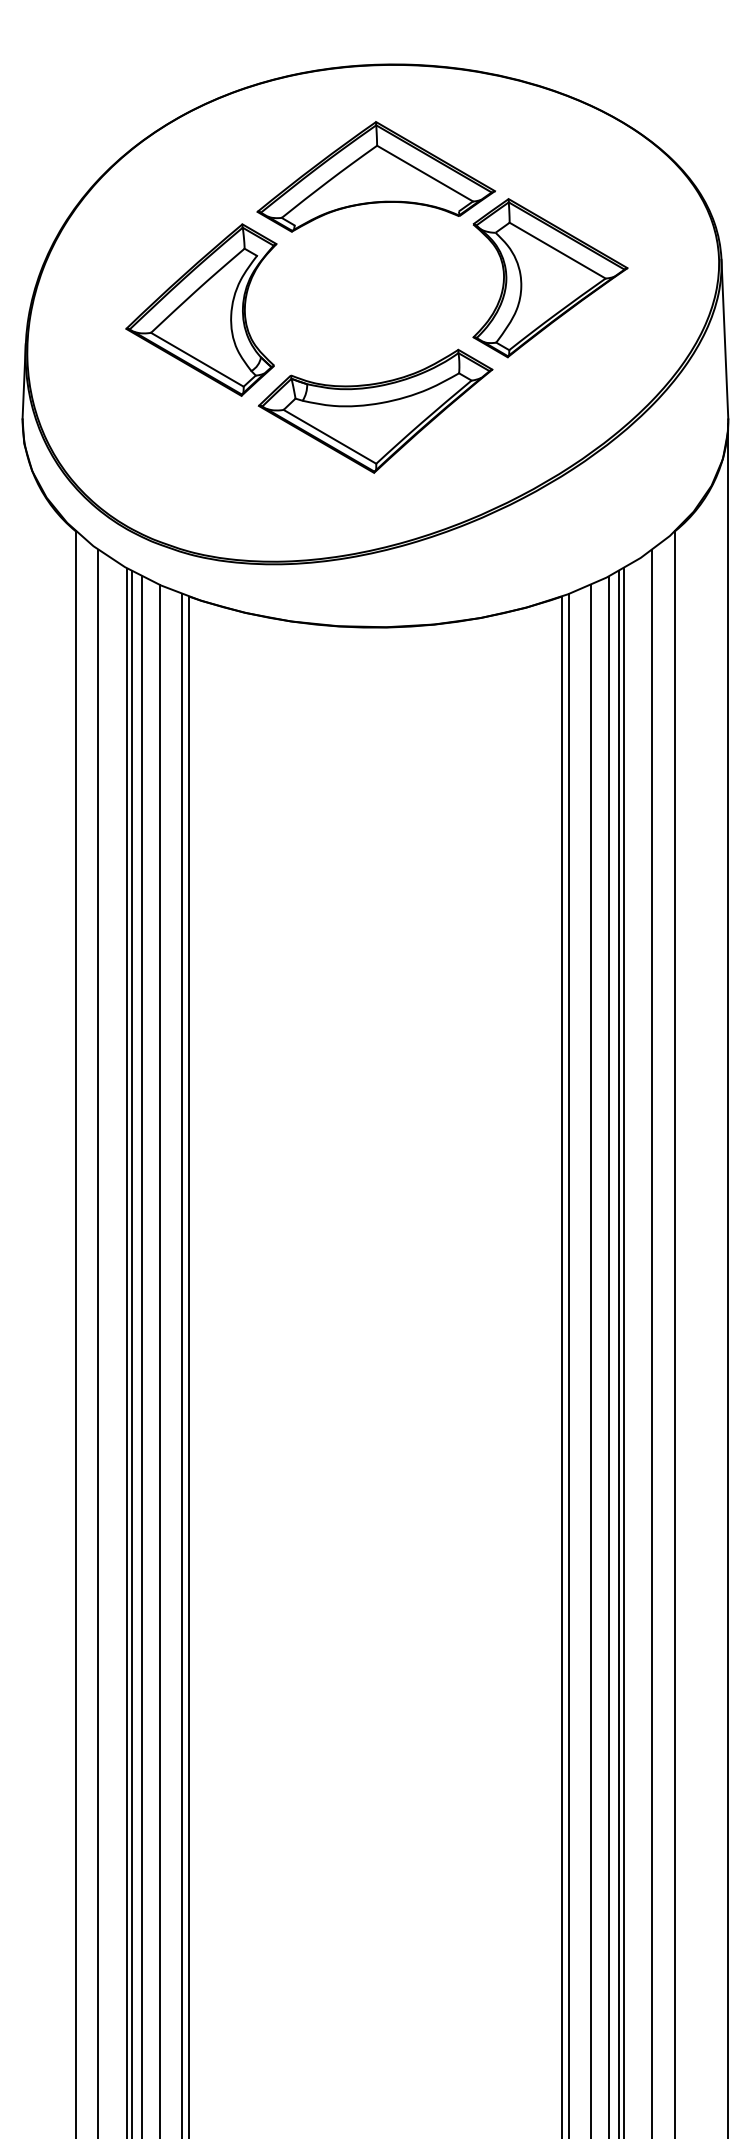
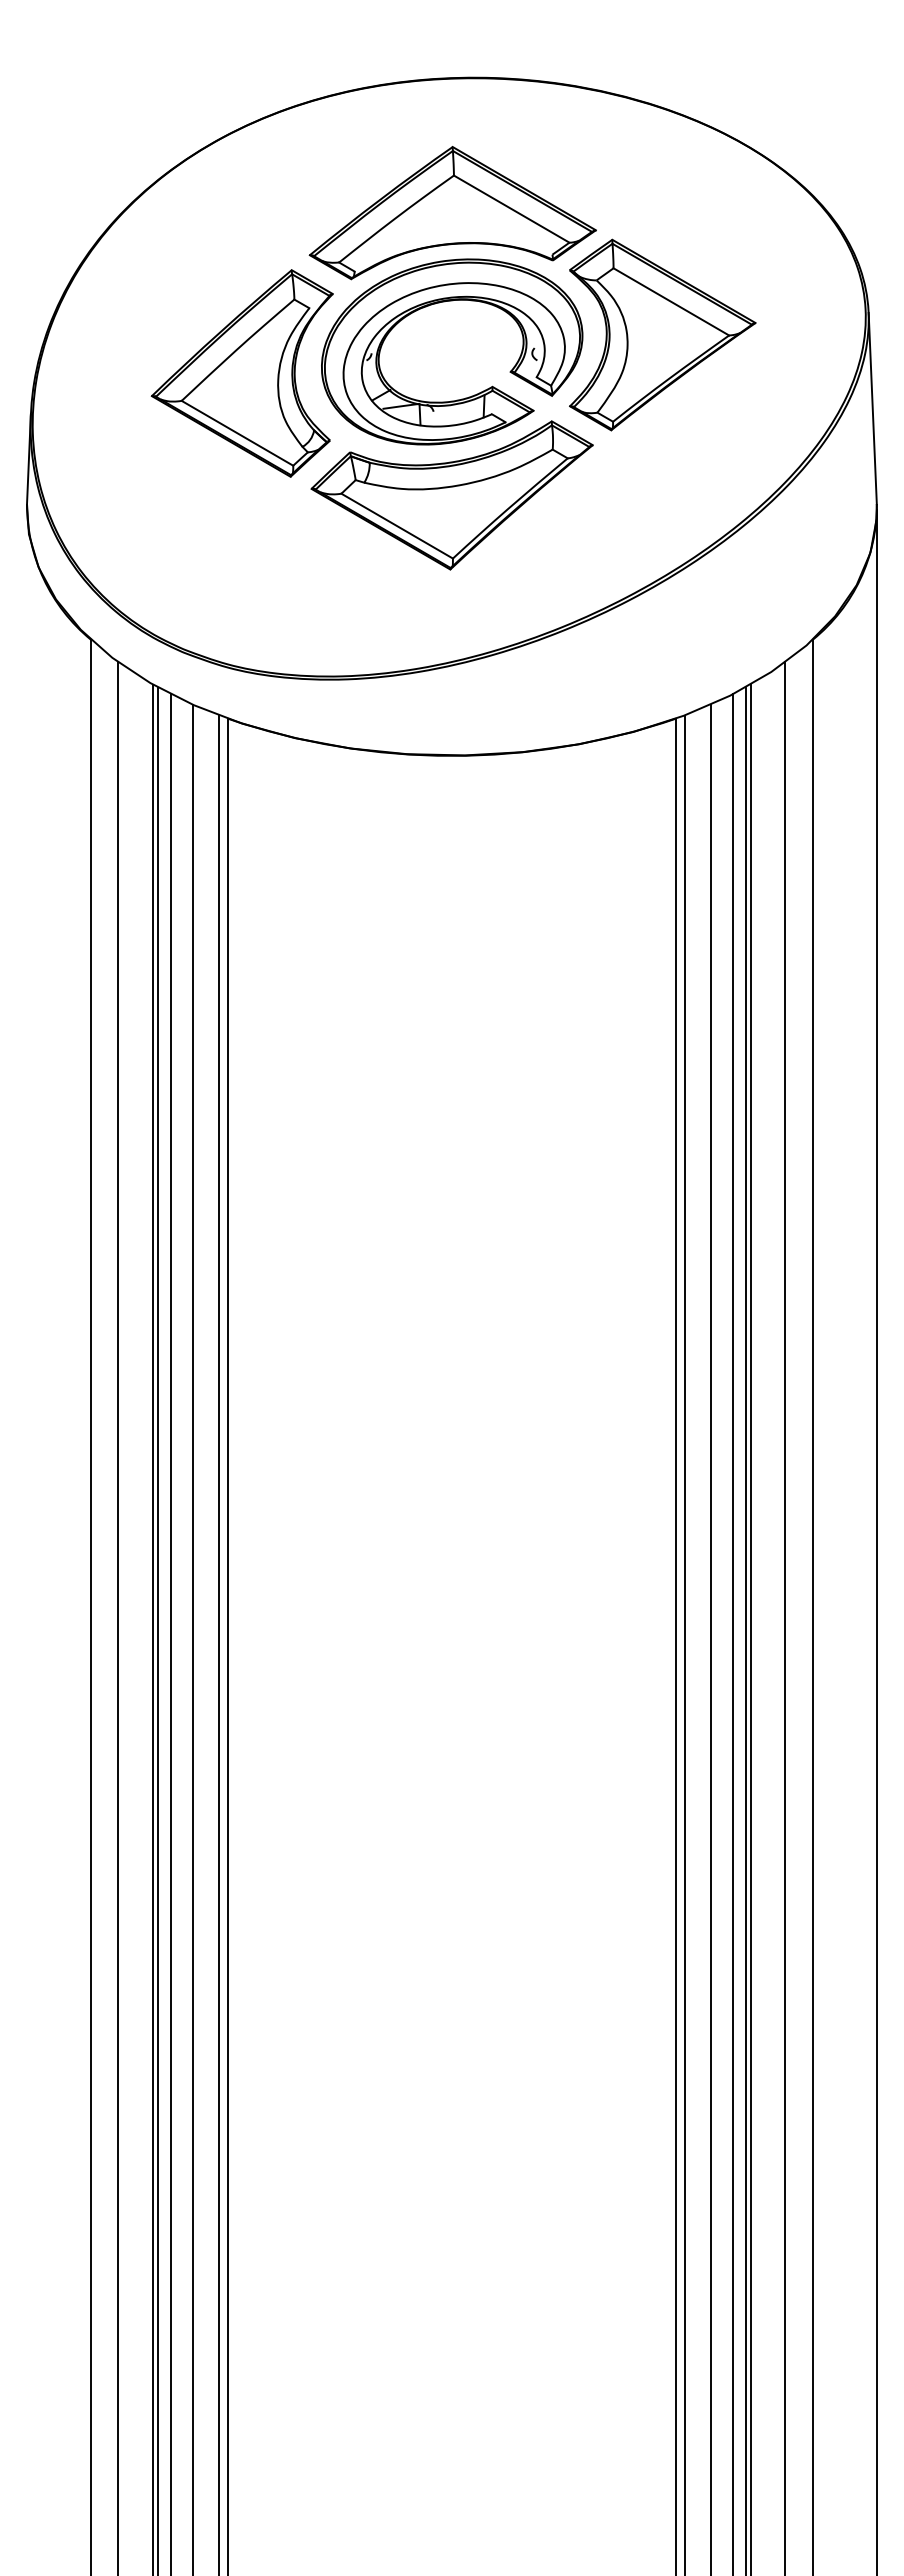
part: (386, 330) -> (465, 397), added

